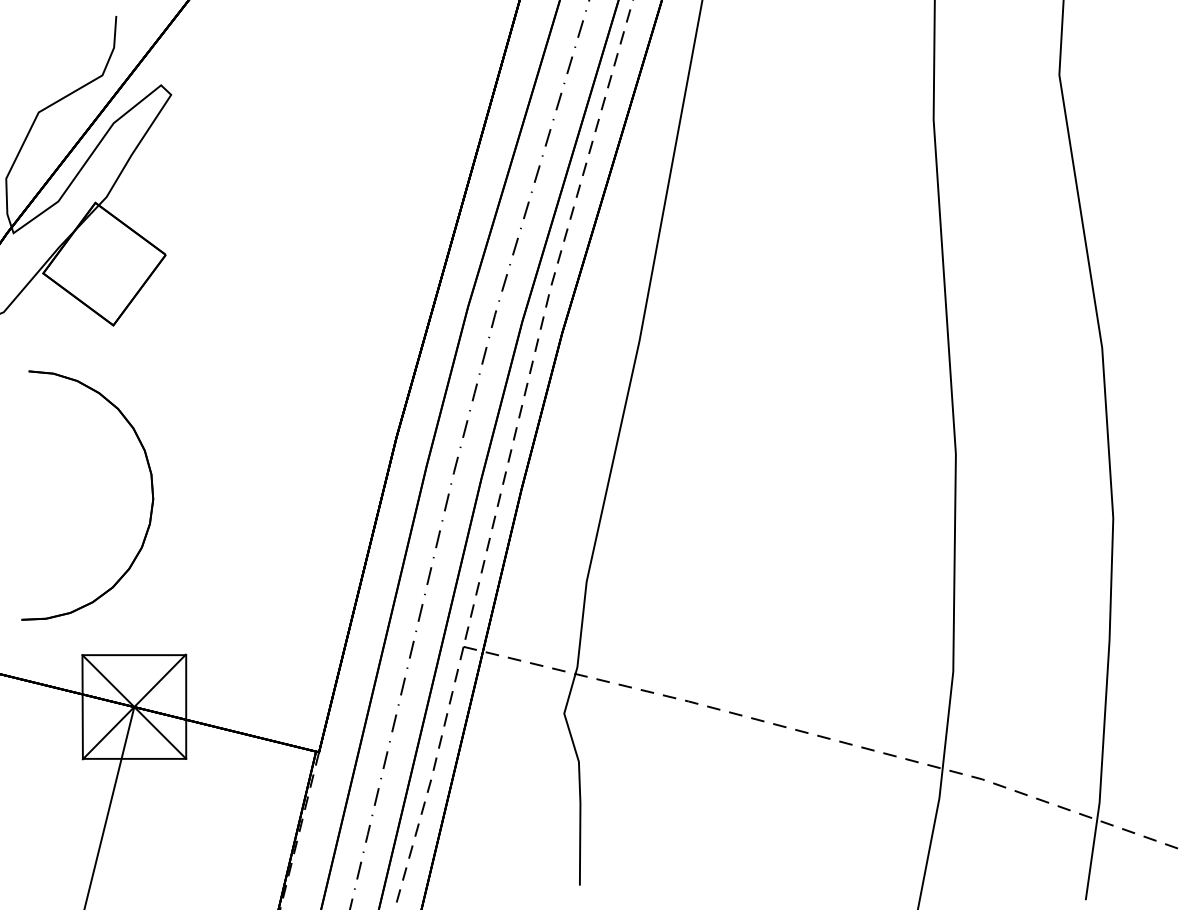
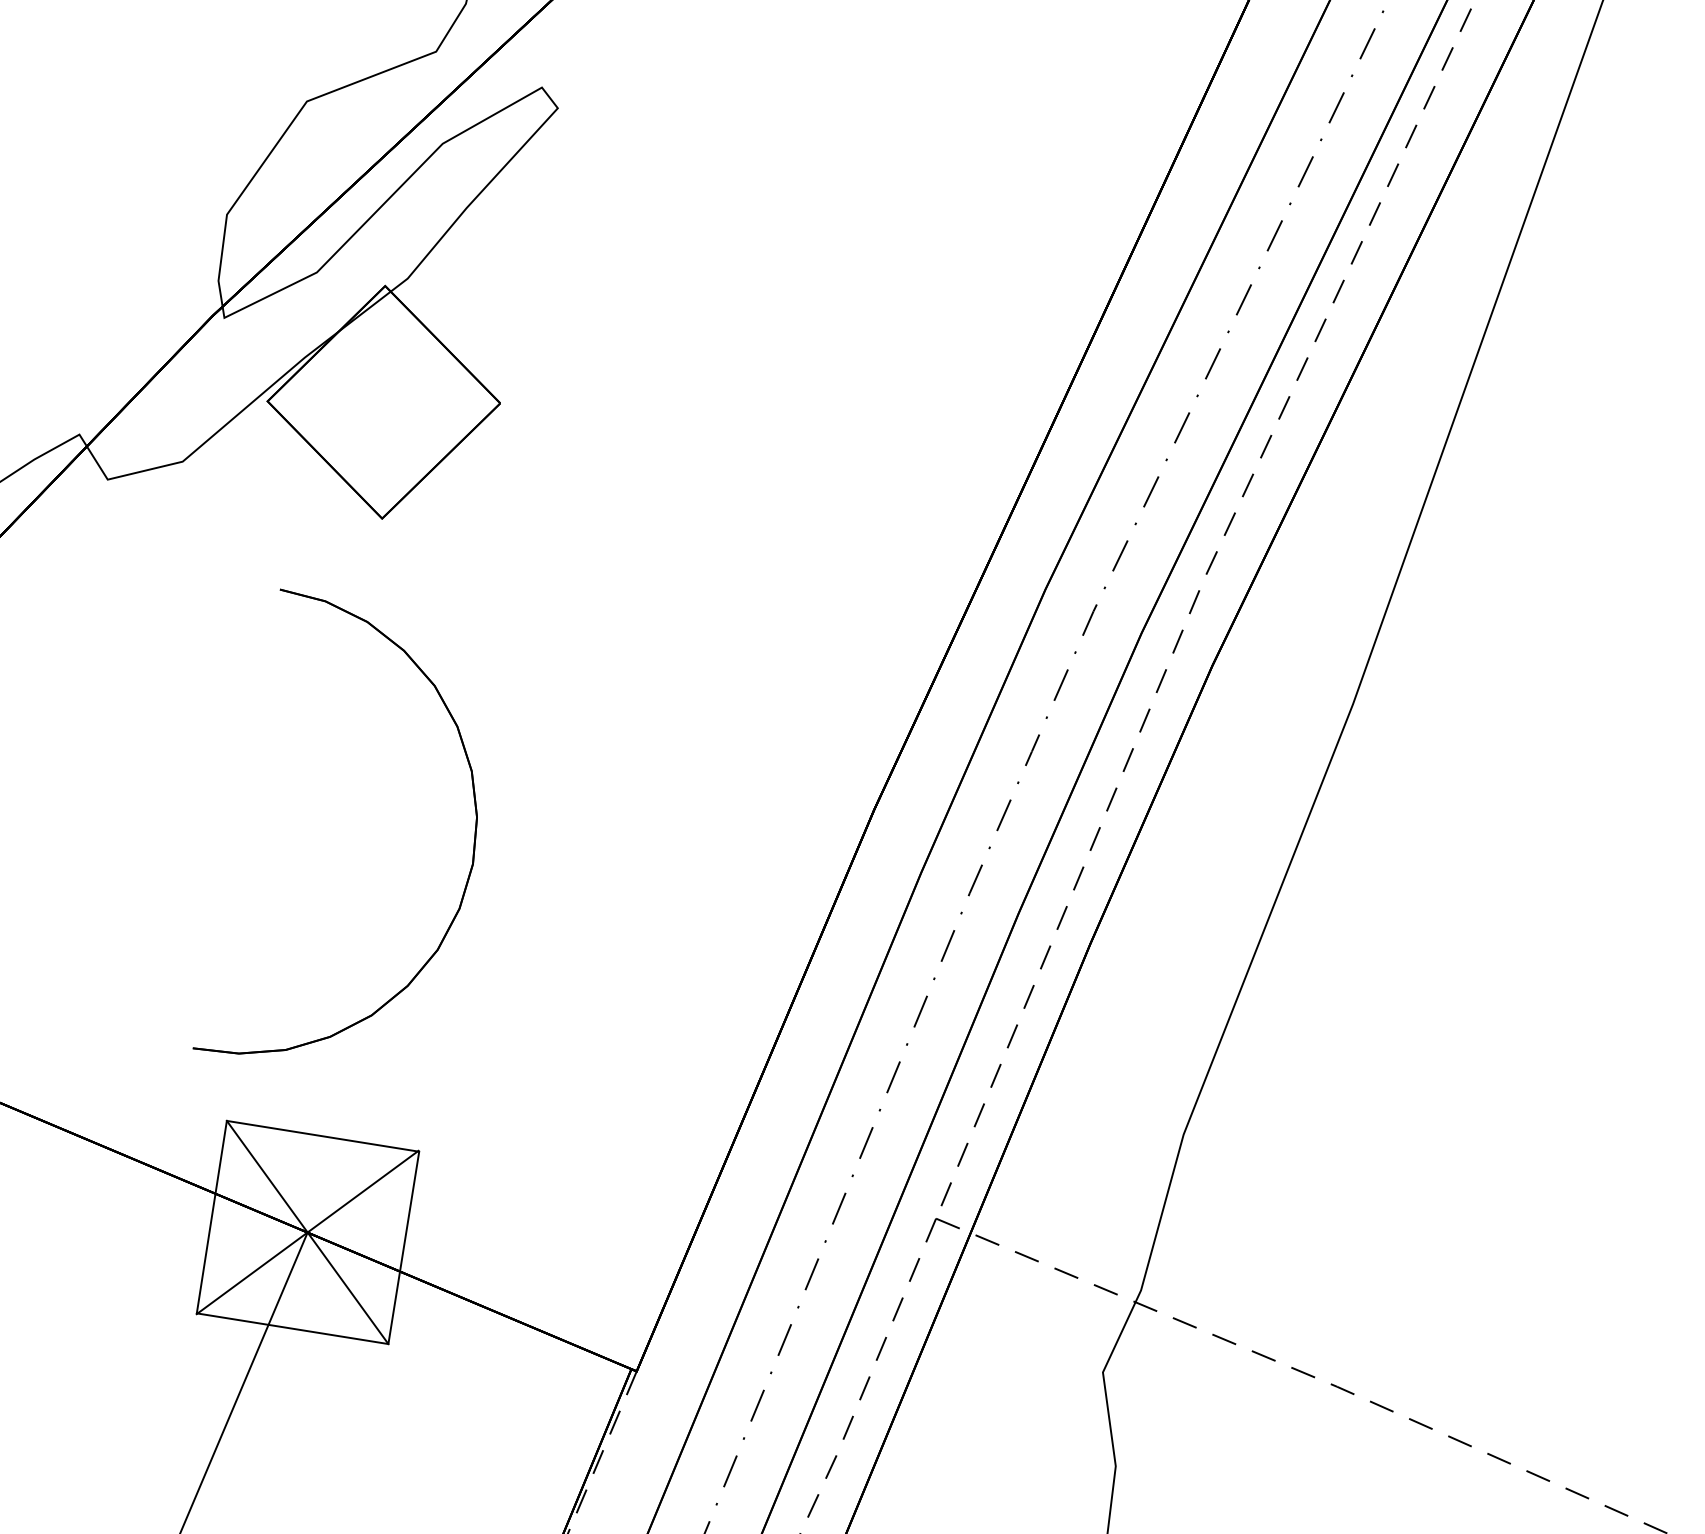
part: (151, 493) -> (471, 852), moved

